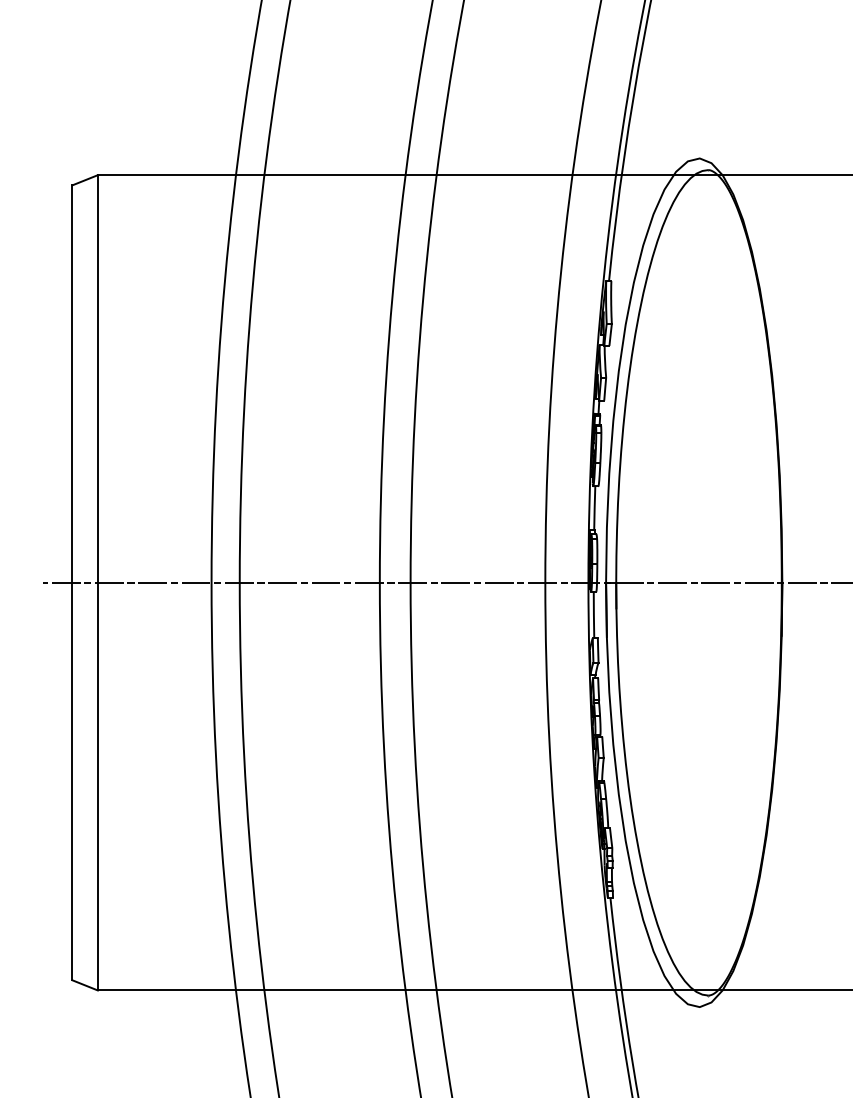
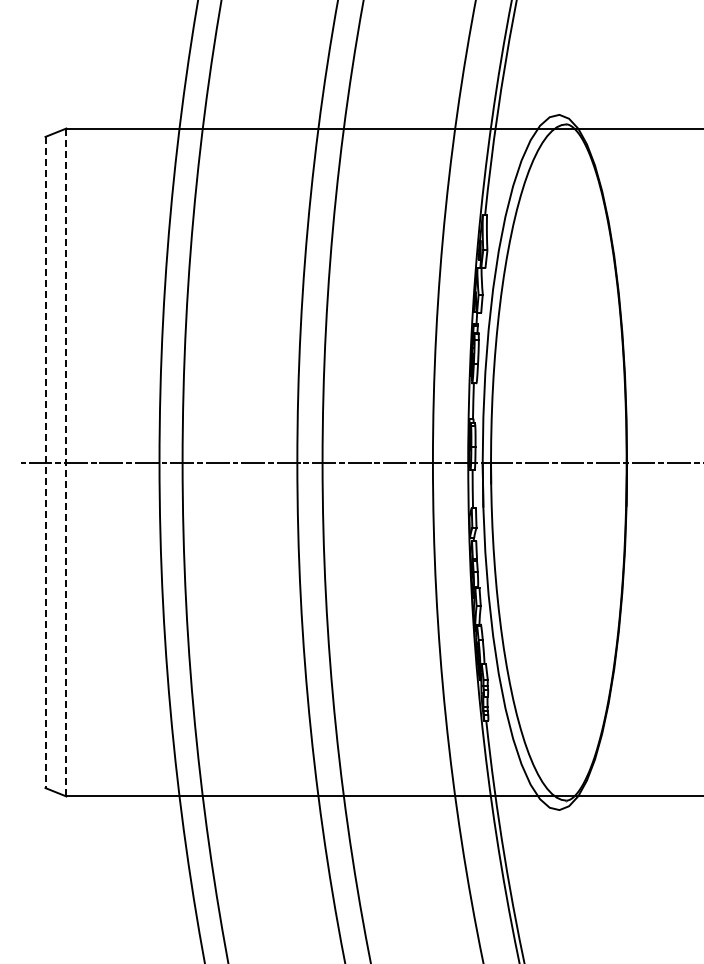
line: (72, 582) -> (45, 462), solid -> dashed
line: (98, 582) -> (66, 462), solid -> dashed

